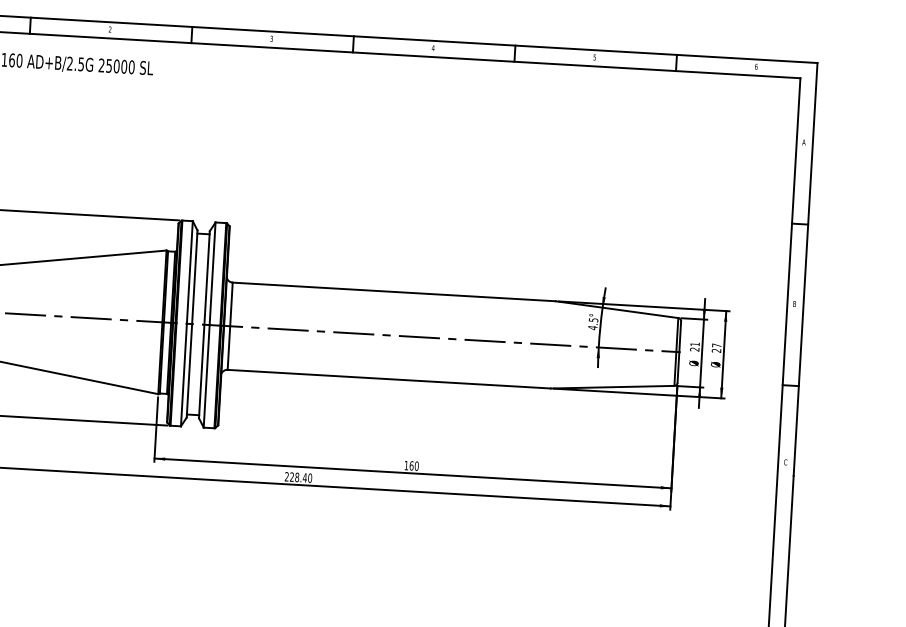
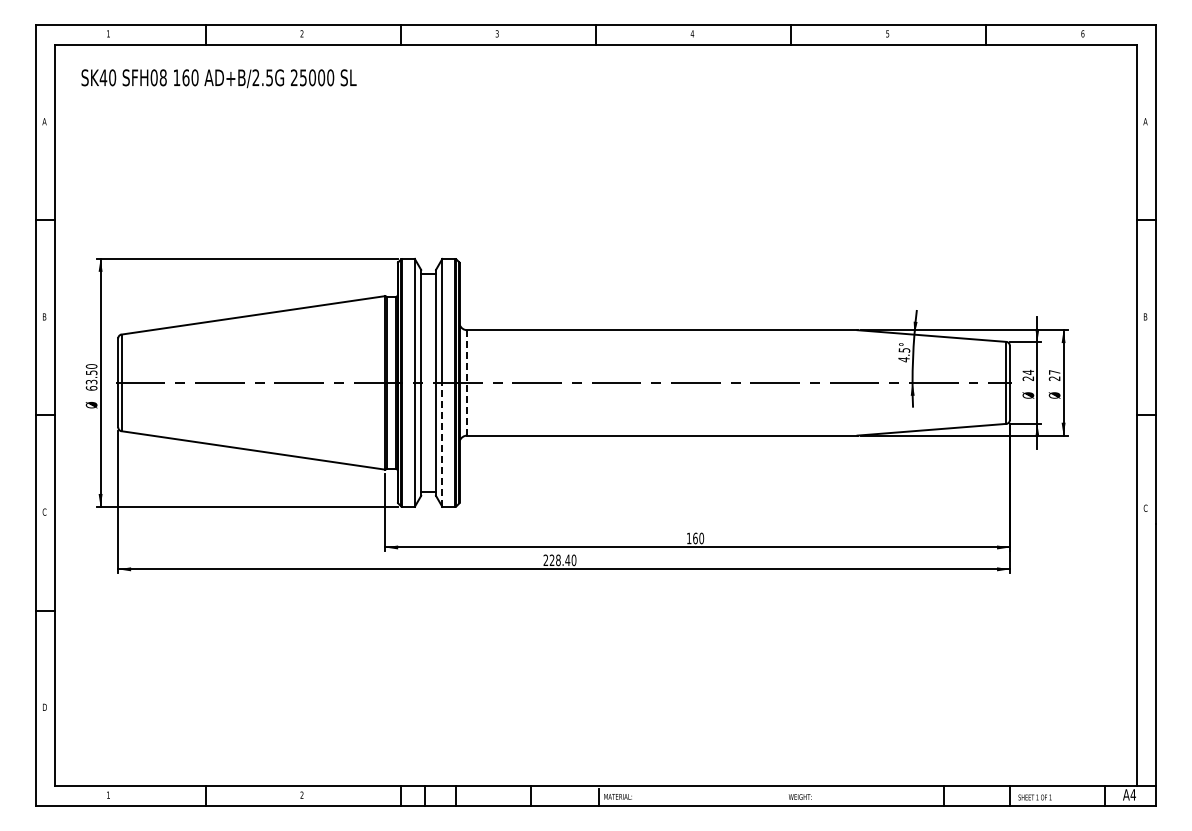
line: (230, 325) -> (467, 382), solid -> dashed
text: (694, 343) -> (1027, 371), 21 -> 24
line: (206, 376) -> (442, 444), solid -> dashed

